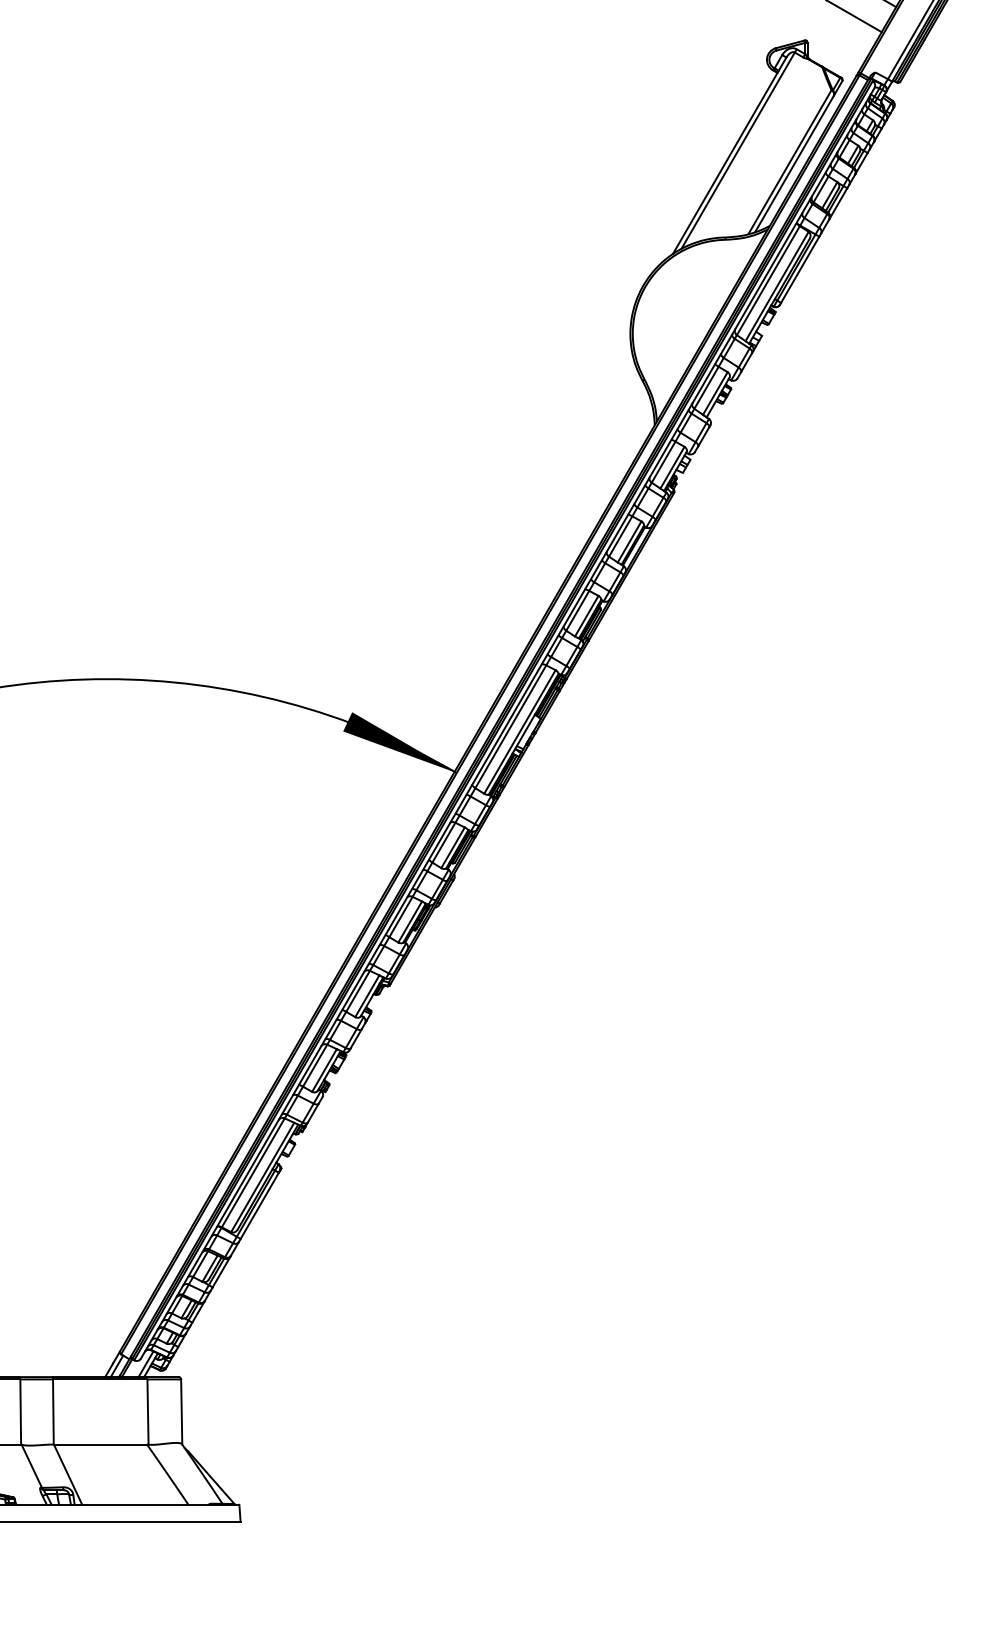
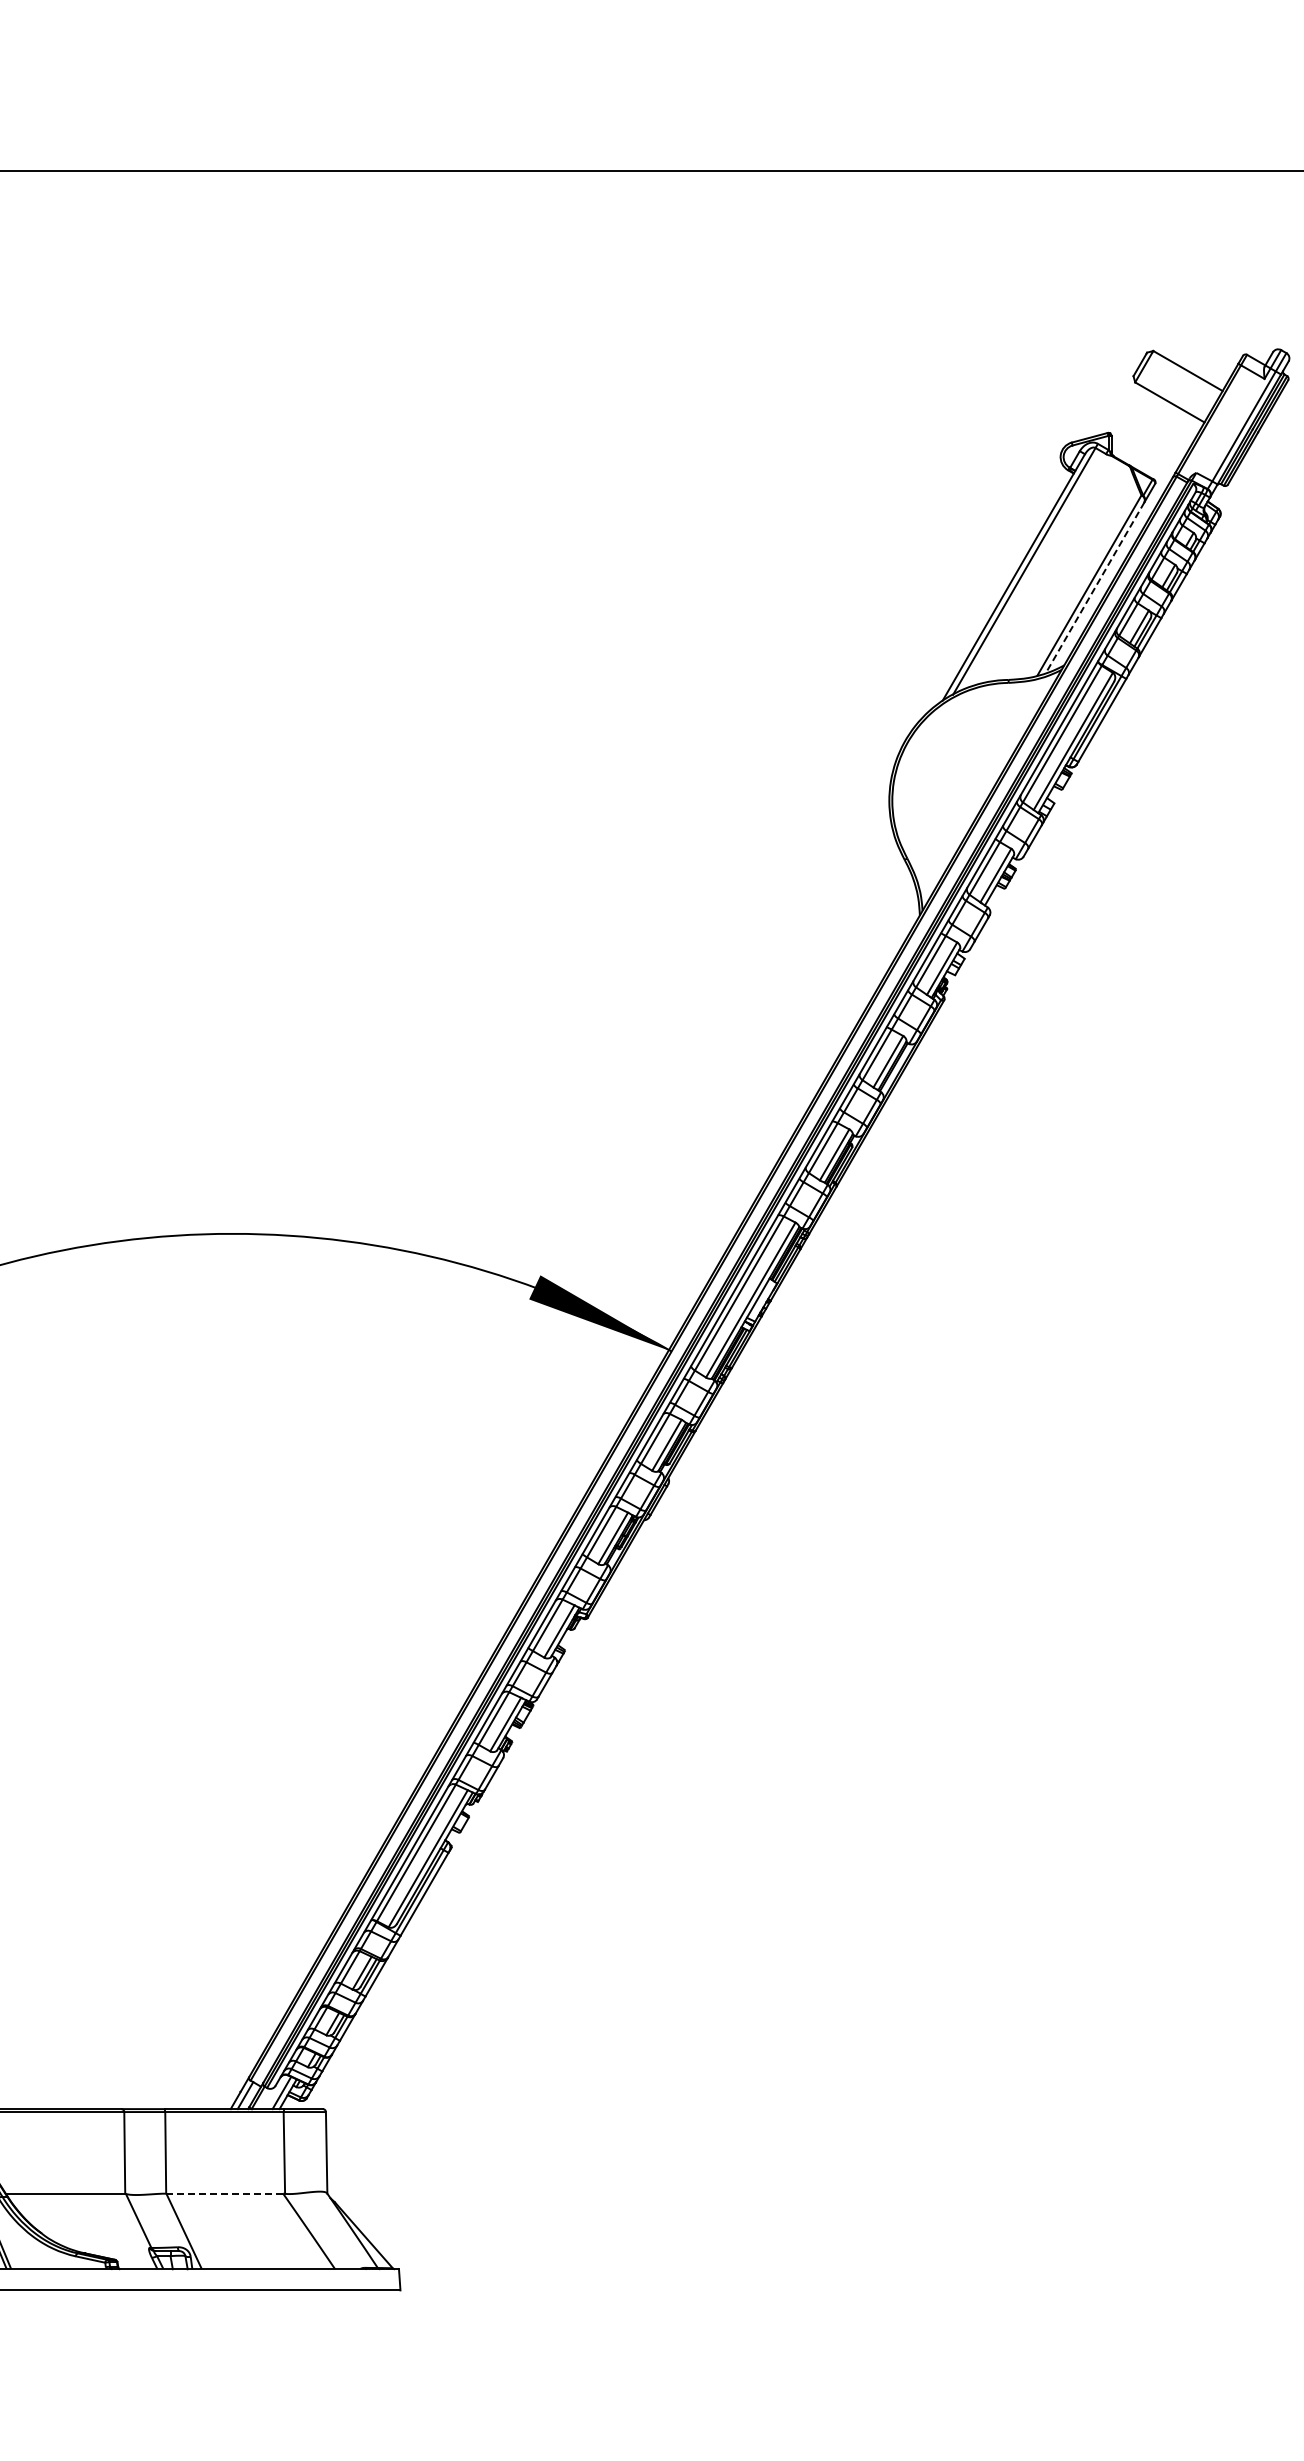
line: (794, 163) -> (1095, 587), solid -> dashed
line: (100, 1444) -> (224, 2193), solid -> dashed

